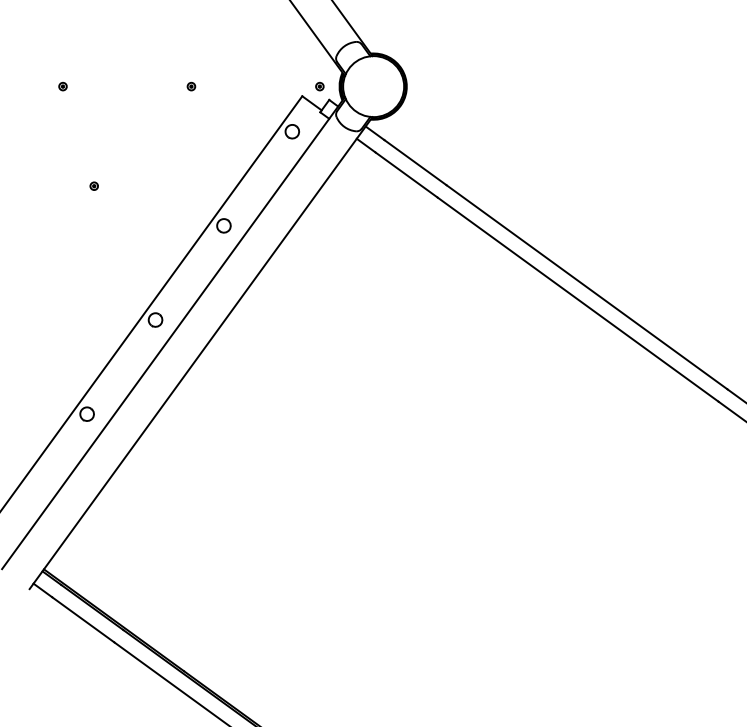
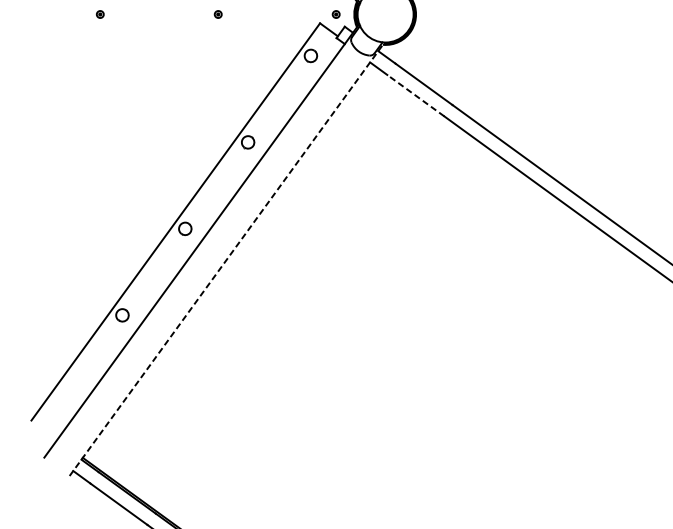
line: (406, 174) -> (415, 95), solid -> dashed
part: (93, 185) -> (128, 105), removed
line: (201, 353) -> (227, 259), solid -> dashed

